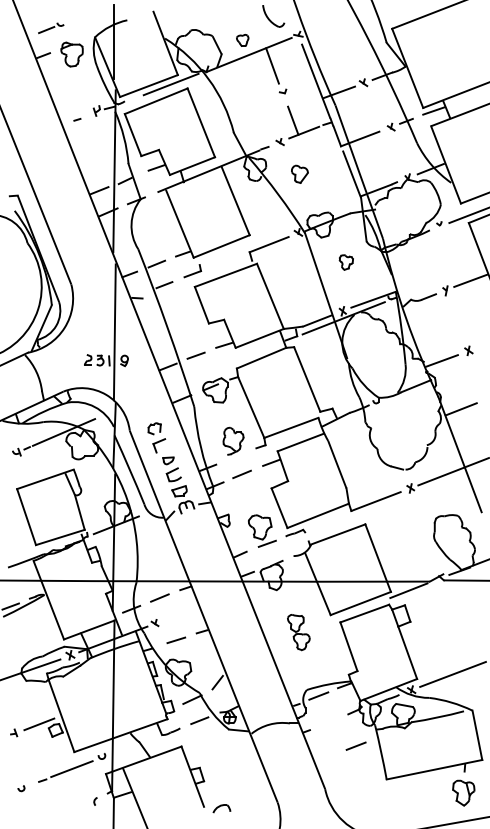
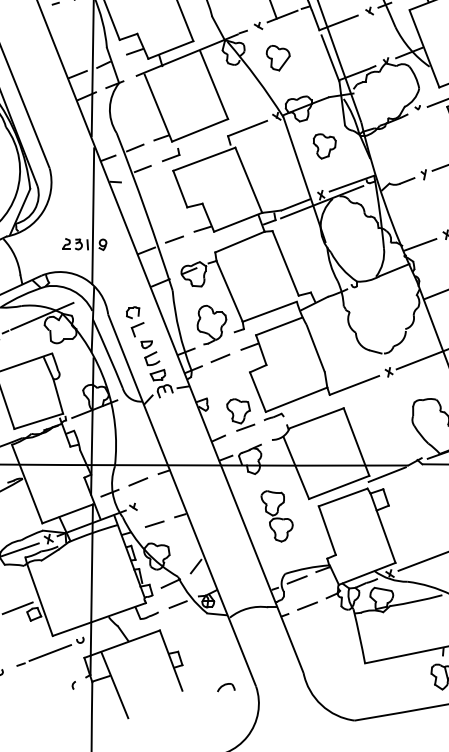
part: (299, 174) -> (277, 58), size x1.43
part: (346, 262) -> (324, 146), size x1.67
part: (233, 441) -> (211, 325), size x1.43
part: (298, 632) -> (276, 516), size x1.43
line: (355, 745) -> (306, 605), moved
part: (221, 808) -> (225, 687), moved

